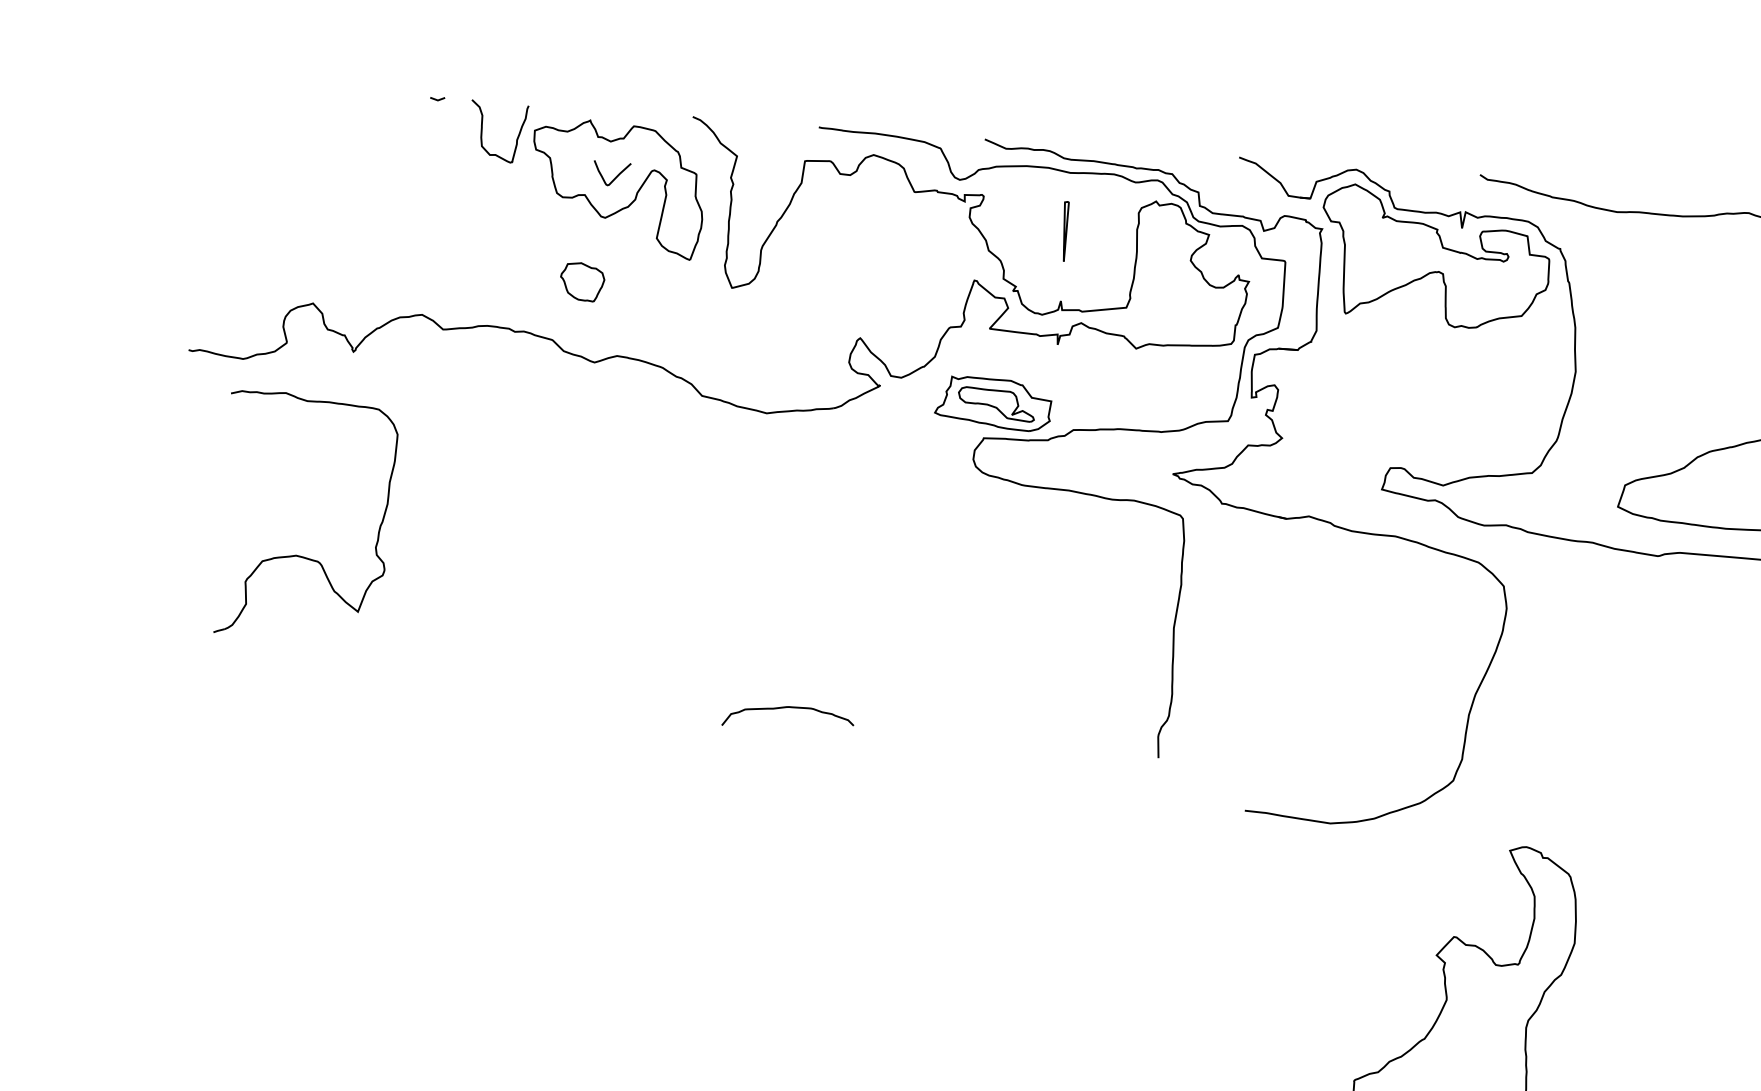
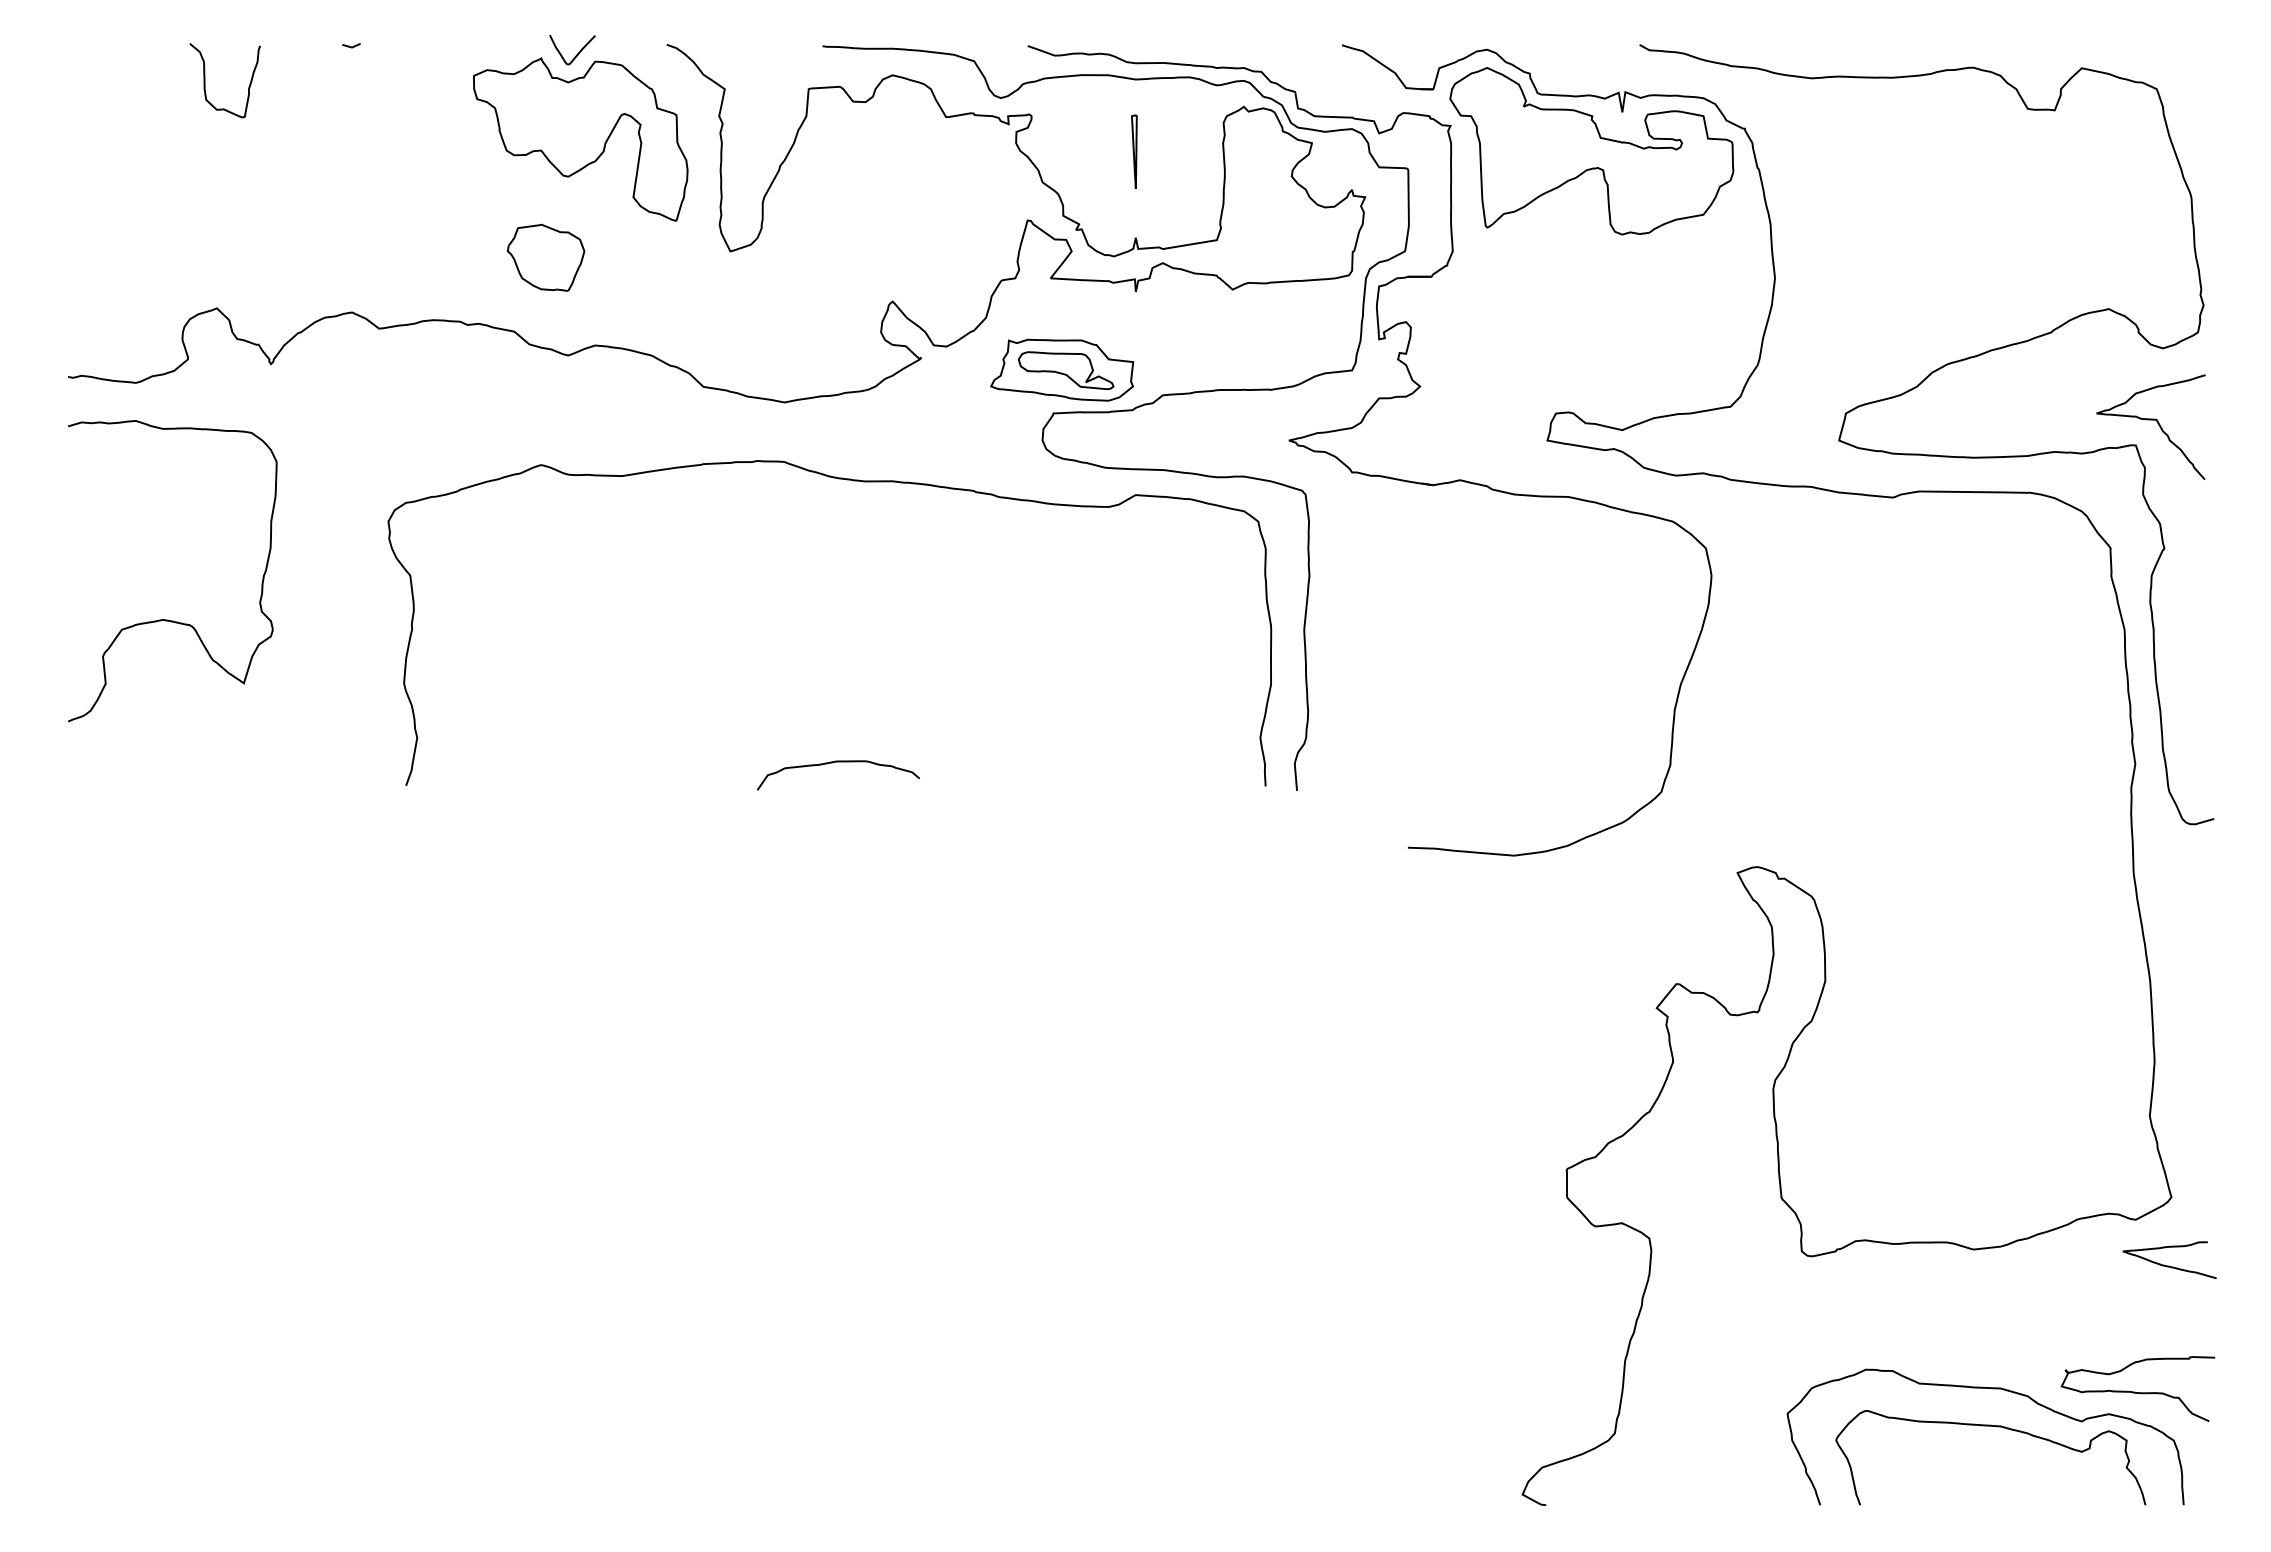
curve: (482, 130) -> (205, 80), moved
curve: (615, 176) -> (577, 53), moved
part: (582, 281) -> (545, 257), size x1.43
curve: (812, 480) -> (846, 480), added
part: (300, 555) -> (168, 619), moved

